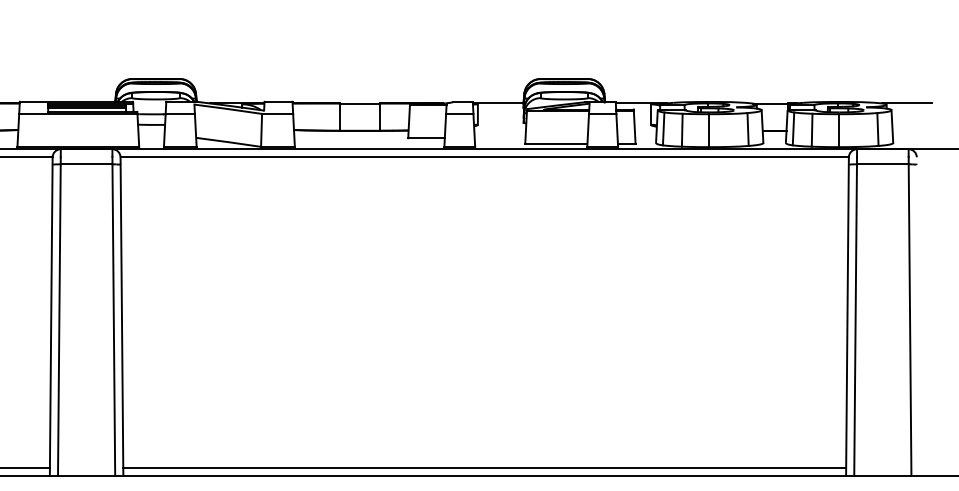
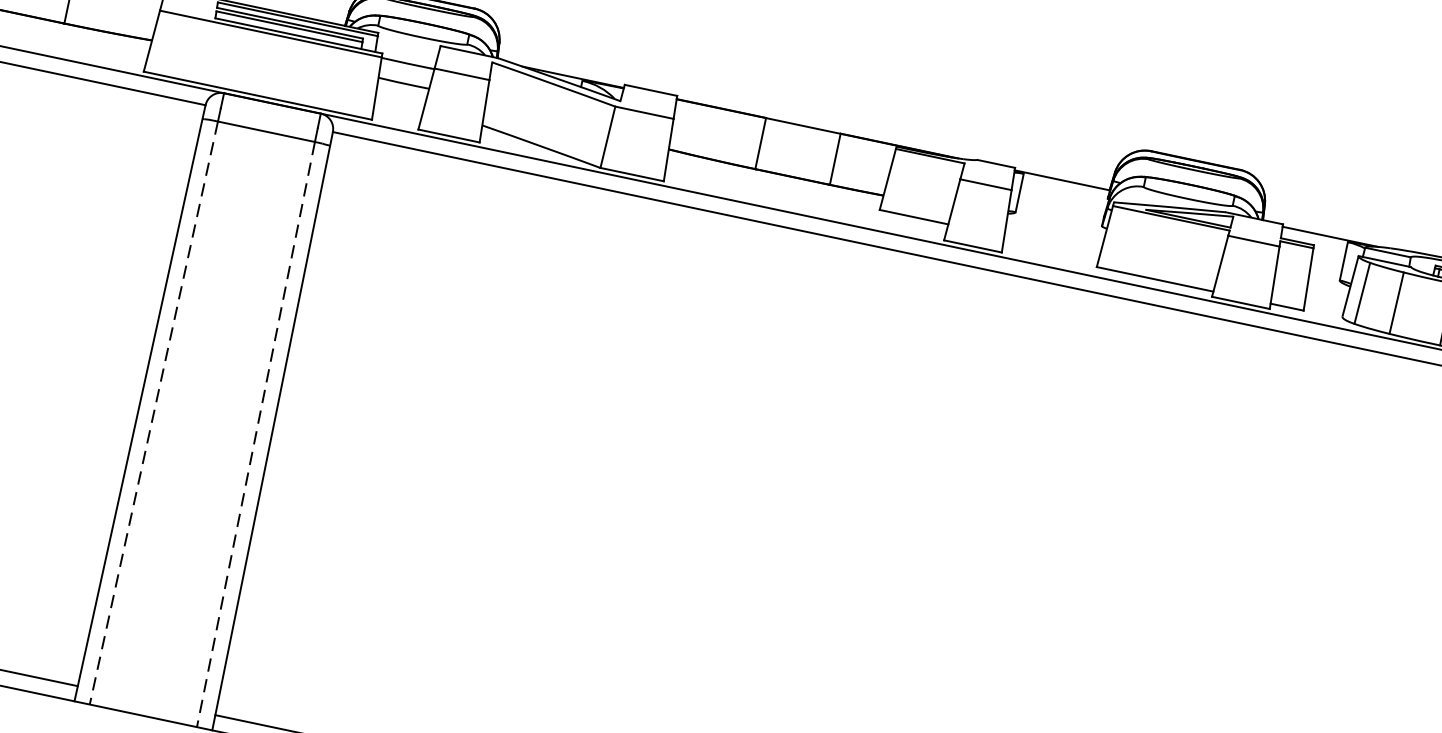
line: (59, 320) -> (153, 413), solid -> dashed
line: (113, 320) -> (255, 435), solid -> dashed

